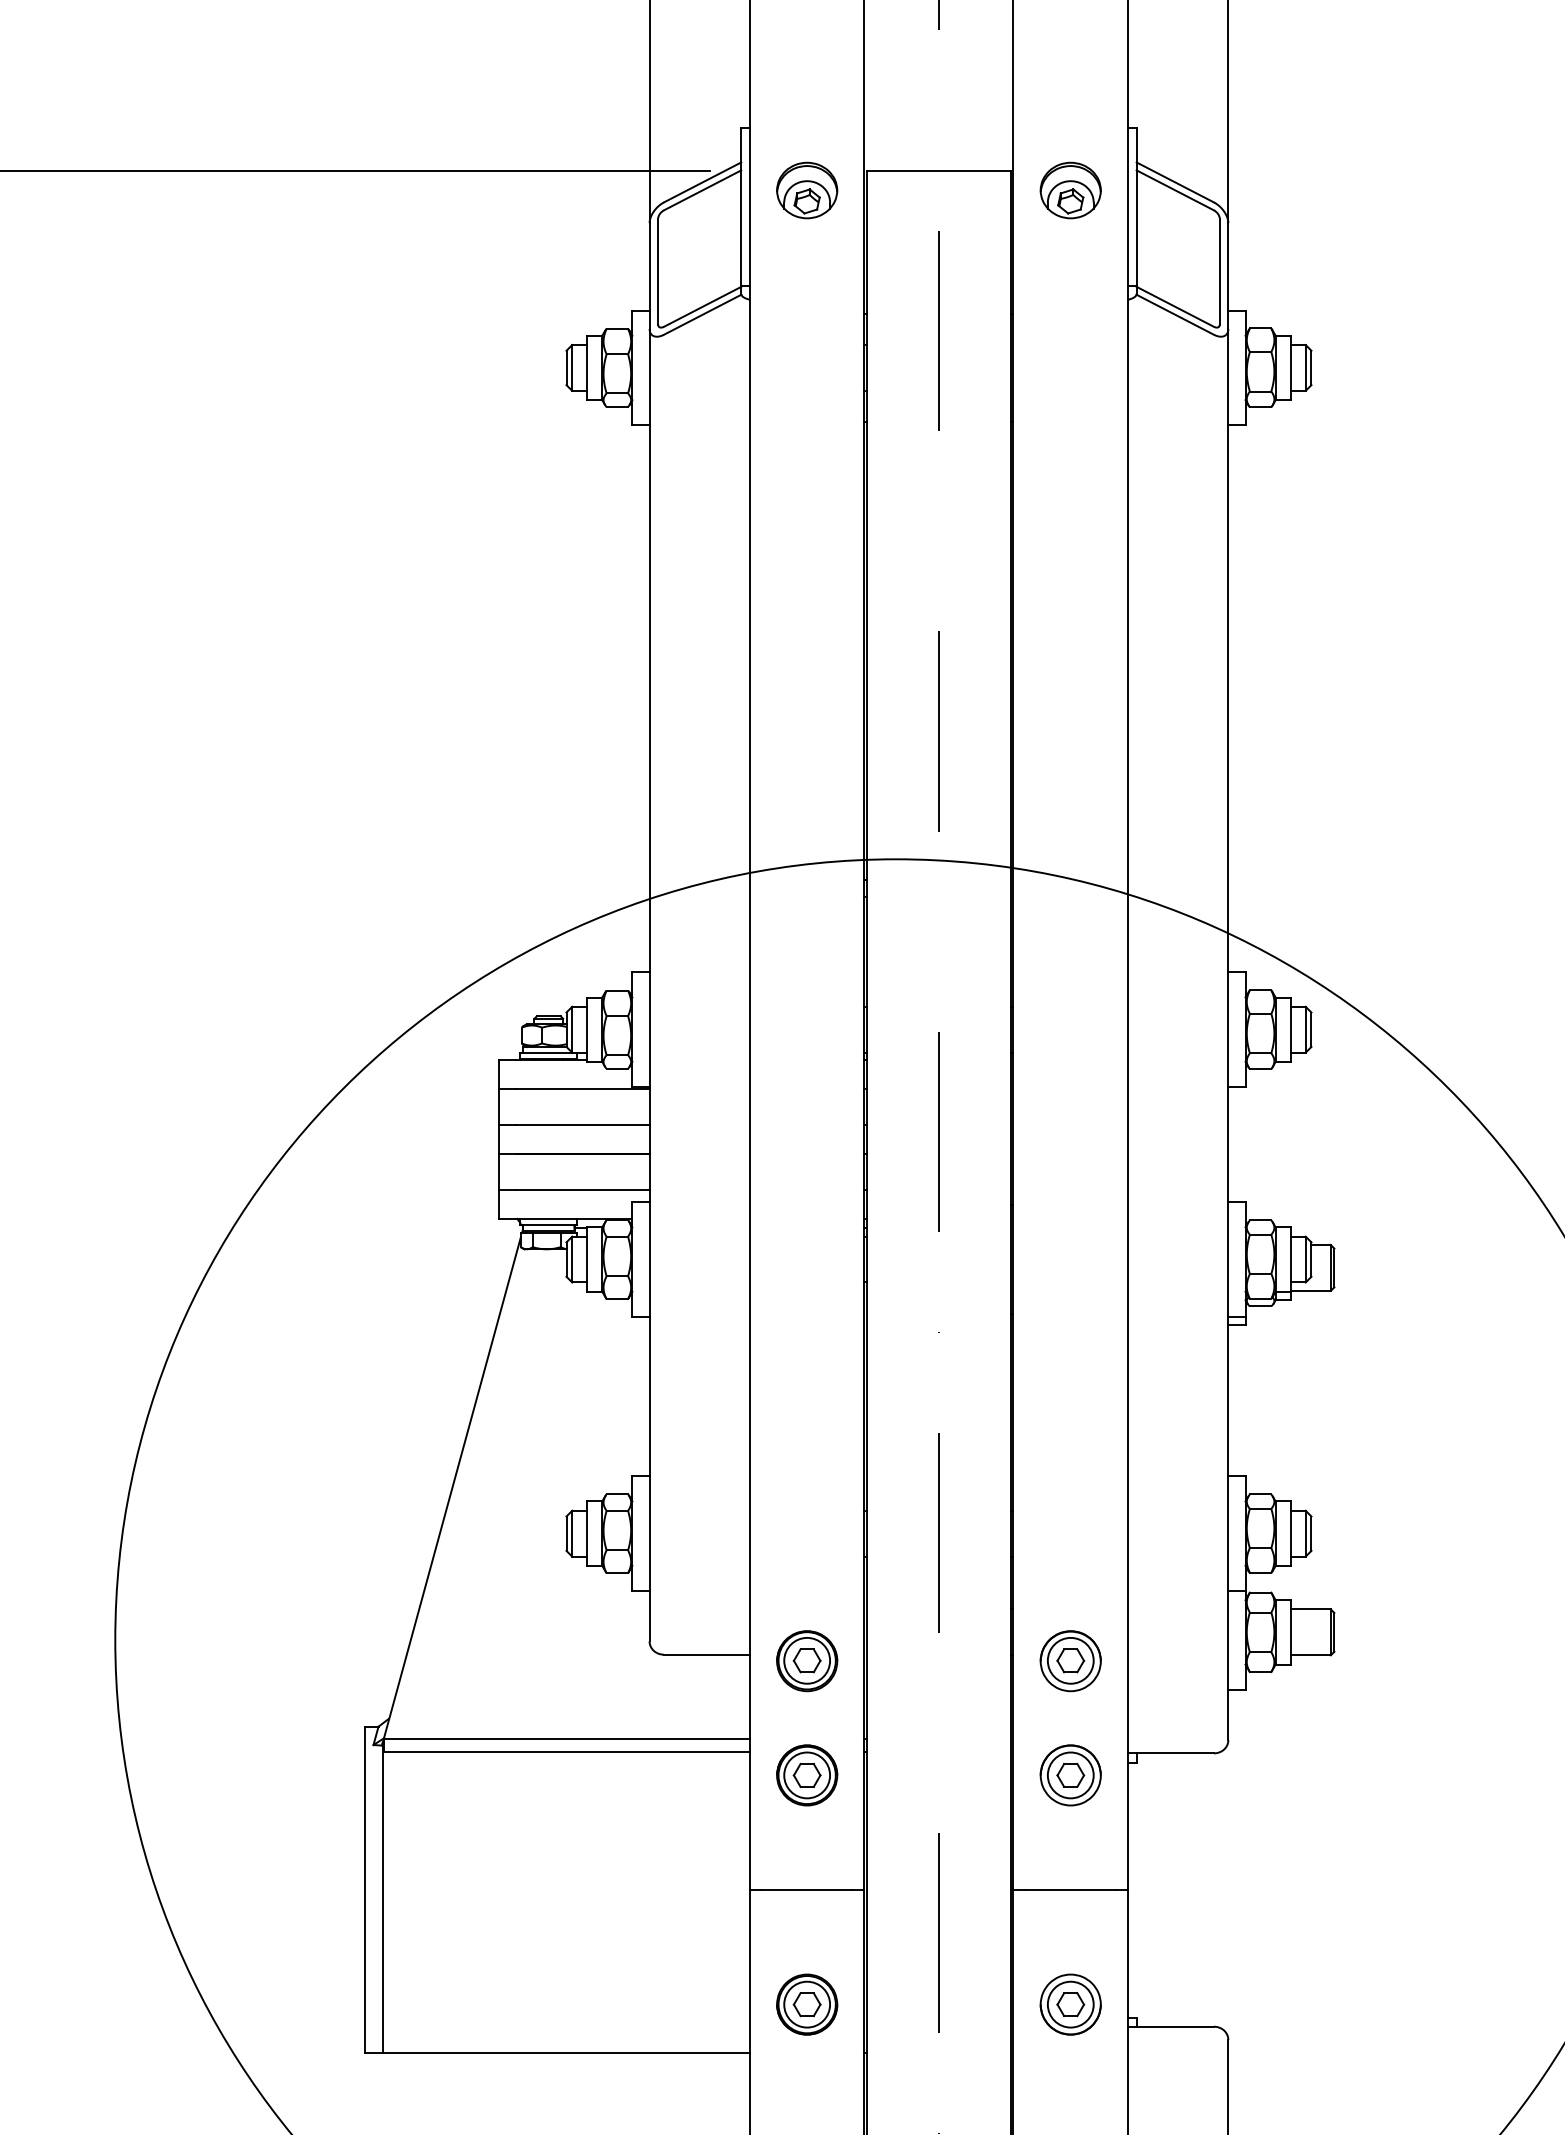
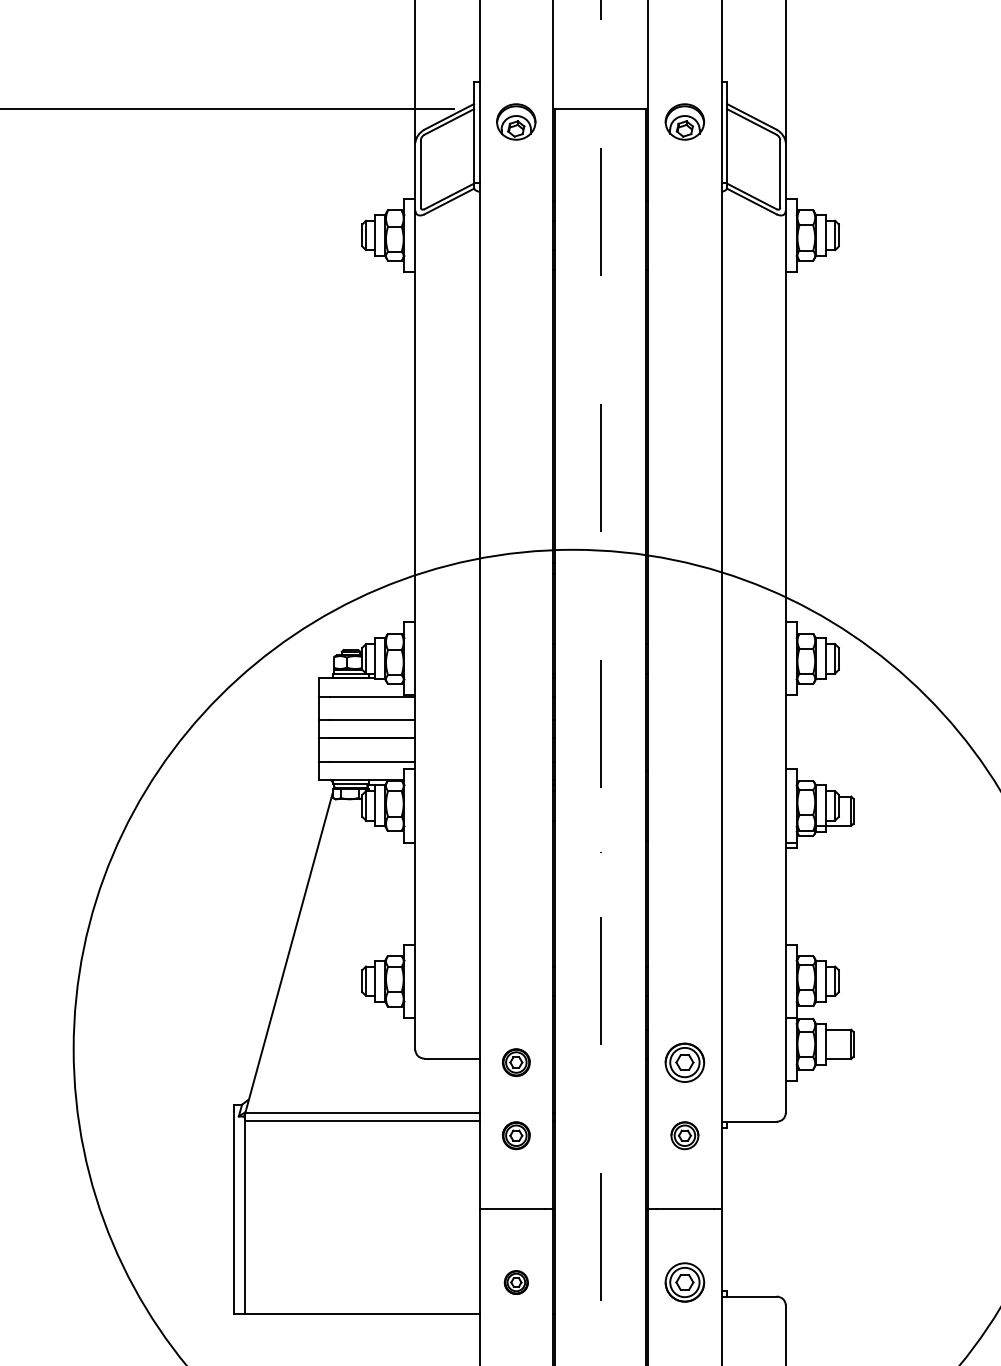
part: (807, 1660) -> (516, 1062), size x0.7
part: (807, 1774) -> (516, 1135), size x0.7
part: (1070, 1774) -> (684, 1135), size x0.7
part: (807, 2004) -> (516, 1282), size x0.6

